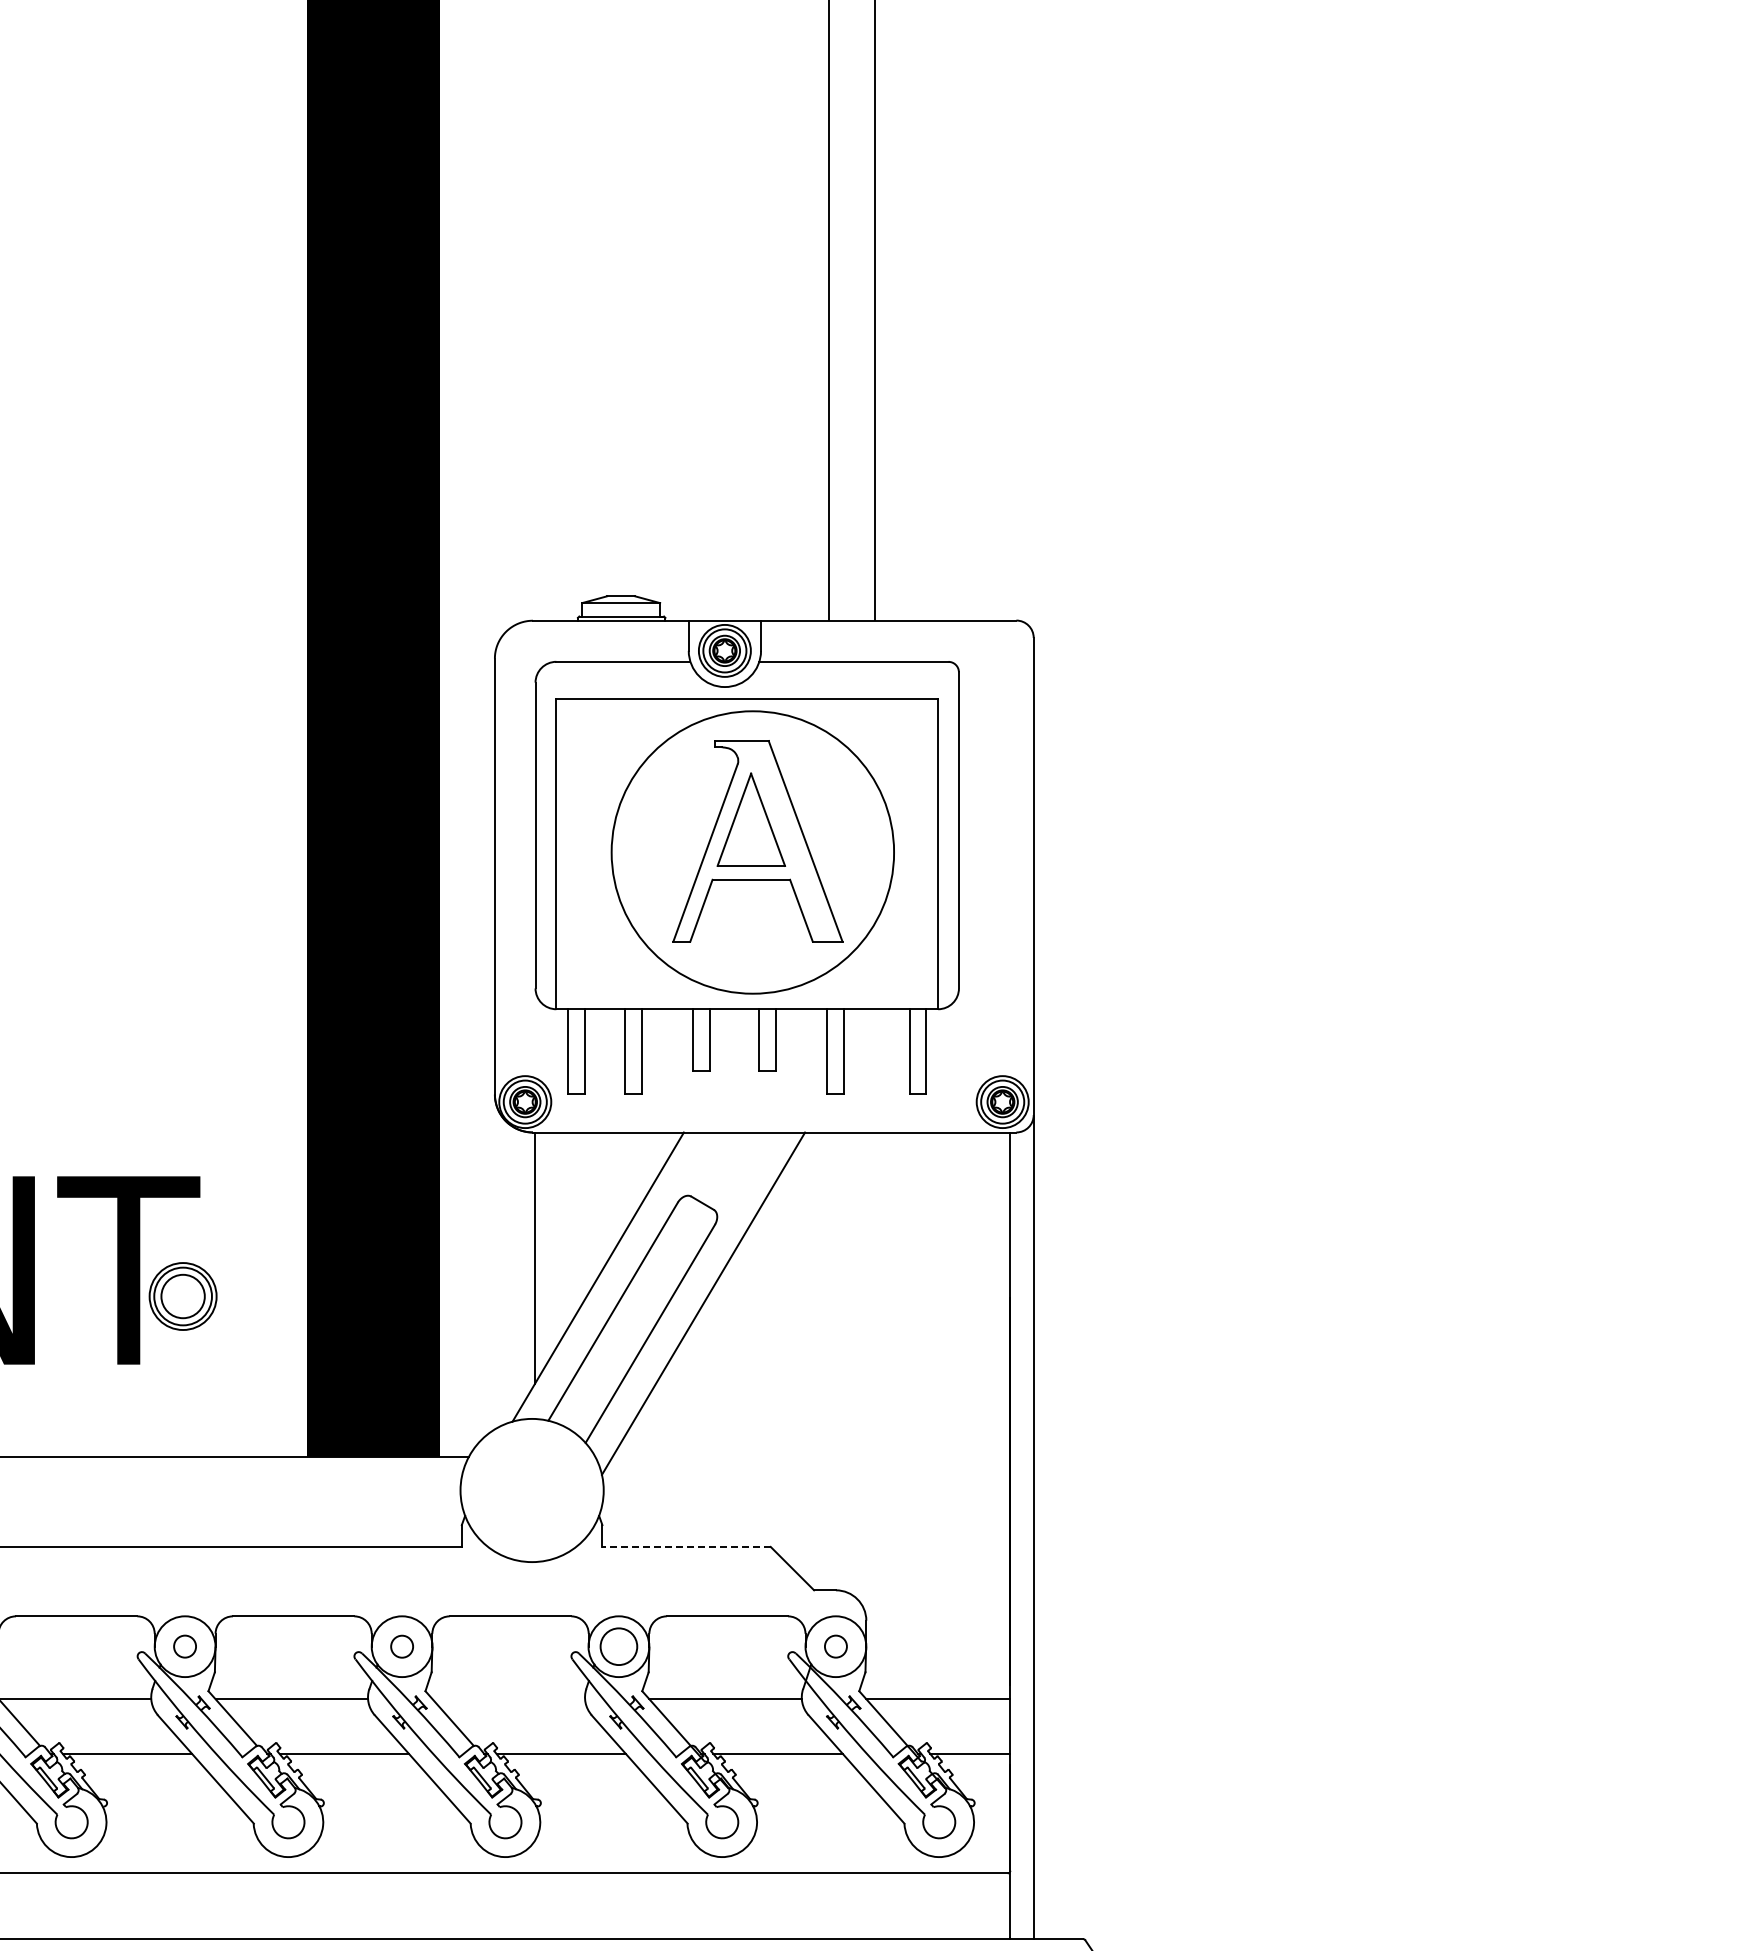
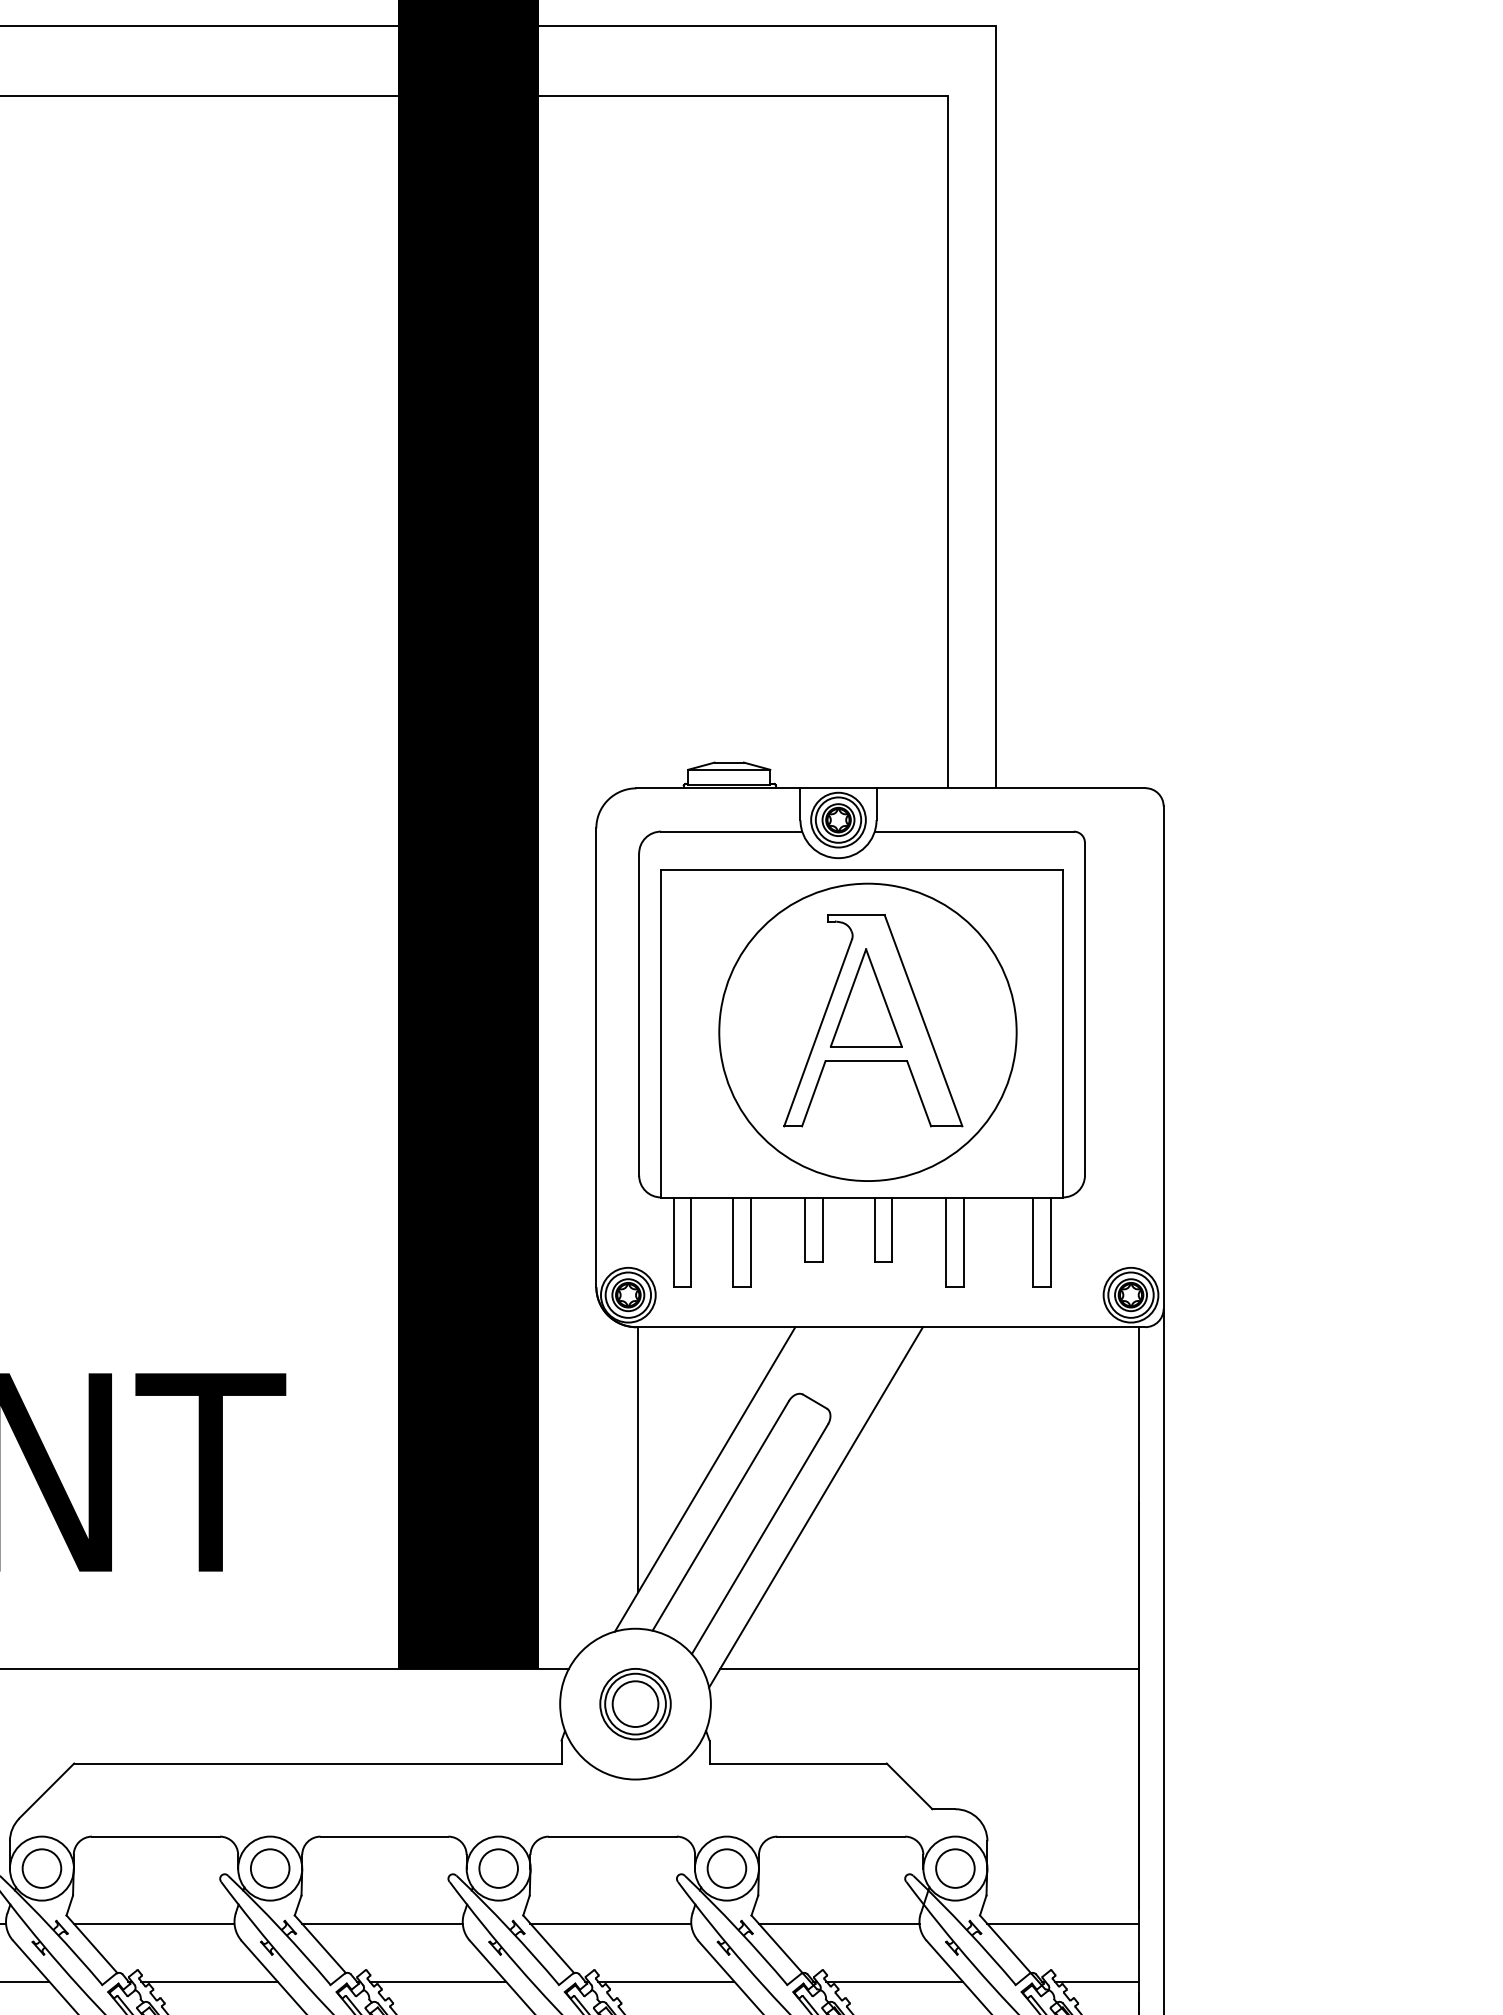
part: (182, 1296) -> (634, 1704), moved
line: (811, 1457) -> (929, 1669), added
line: (686, 1546) -> (798, 1763), dashed -> solid
circle: (184, 1646) -> (269, 1868), size x1.67
circle: (401, 1646) -> (498, 1868), size x1.67
circle: (835, 1646) -> (954, 1868), size x1.67
line: (508, 1698) -> (610, 1923), added

